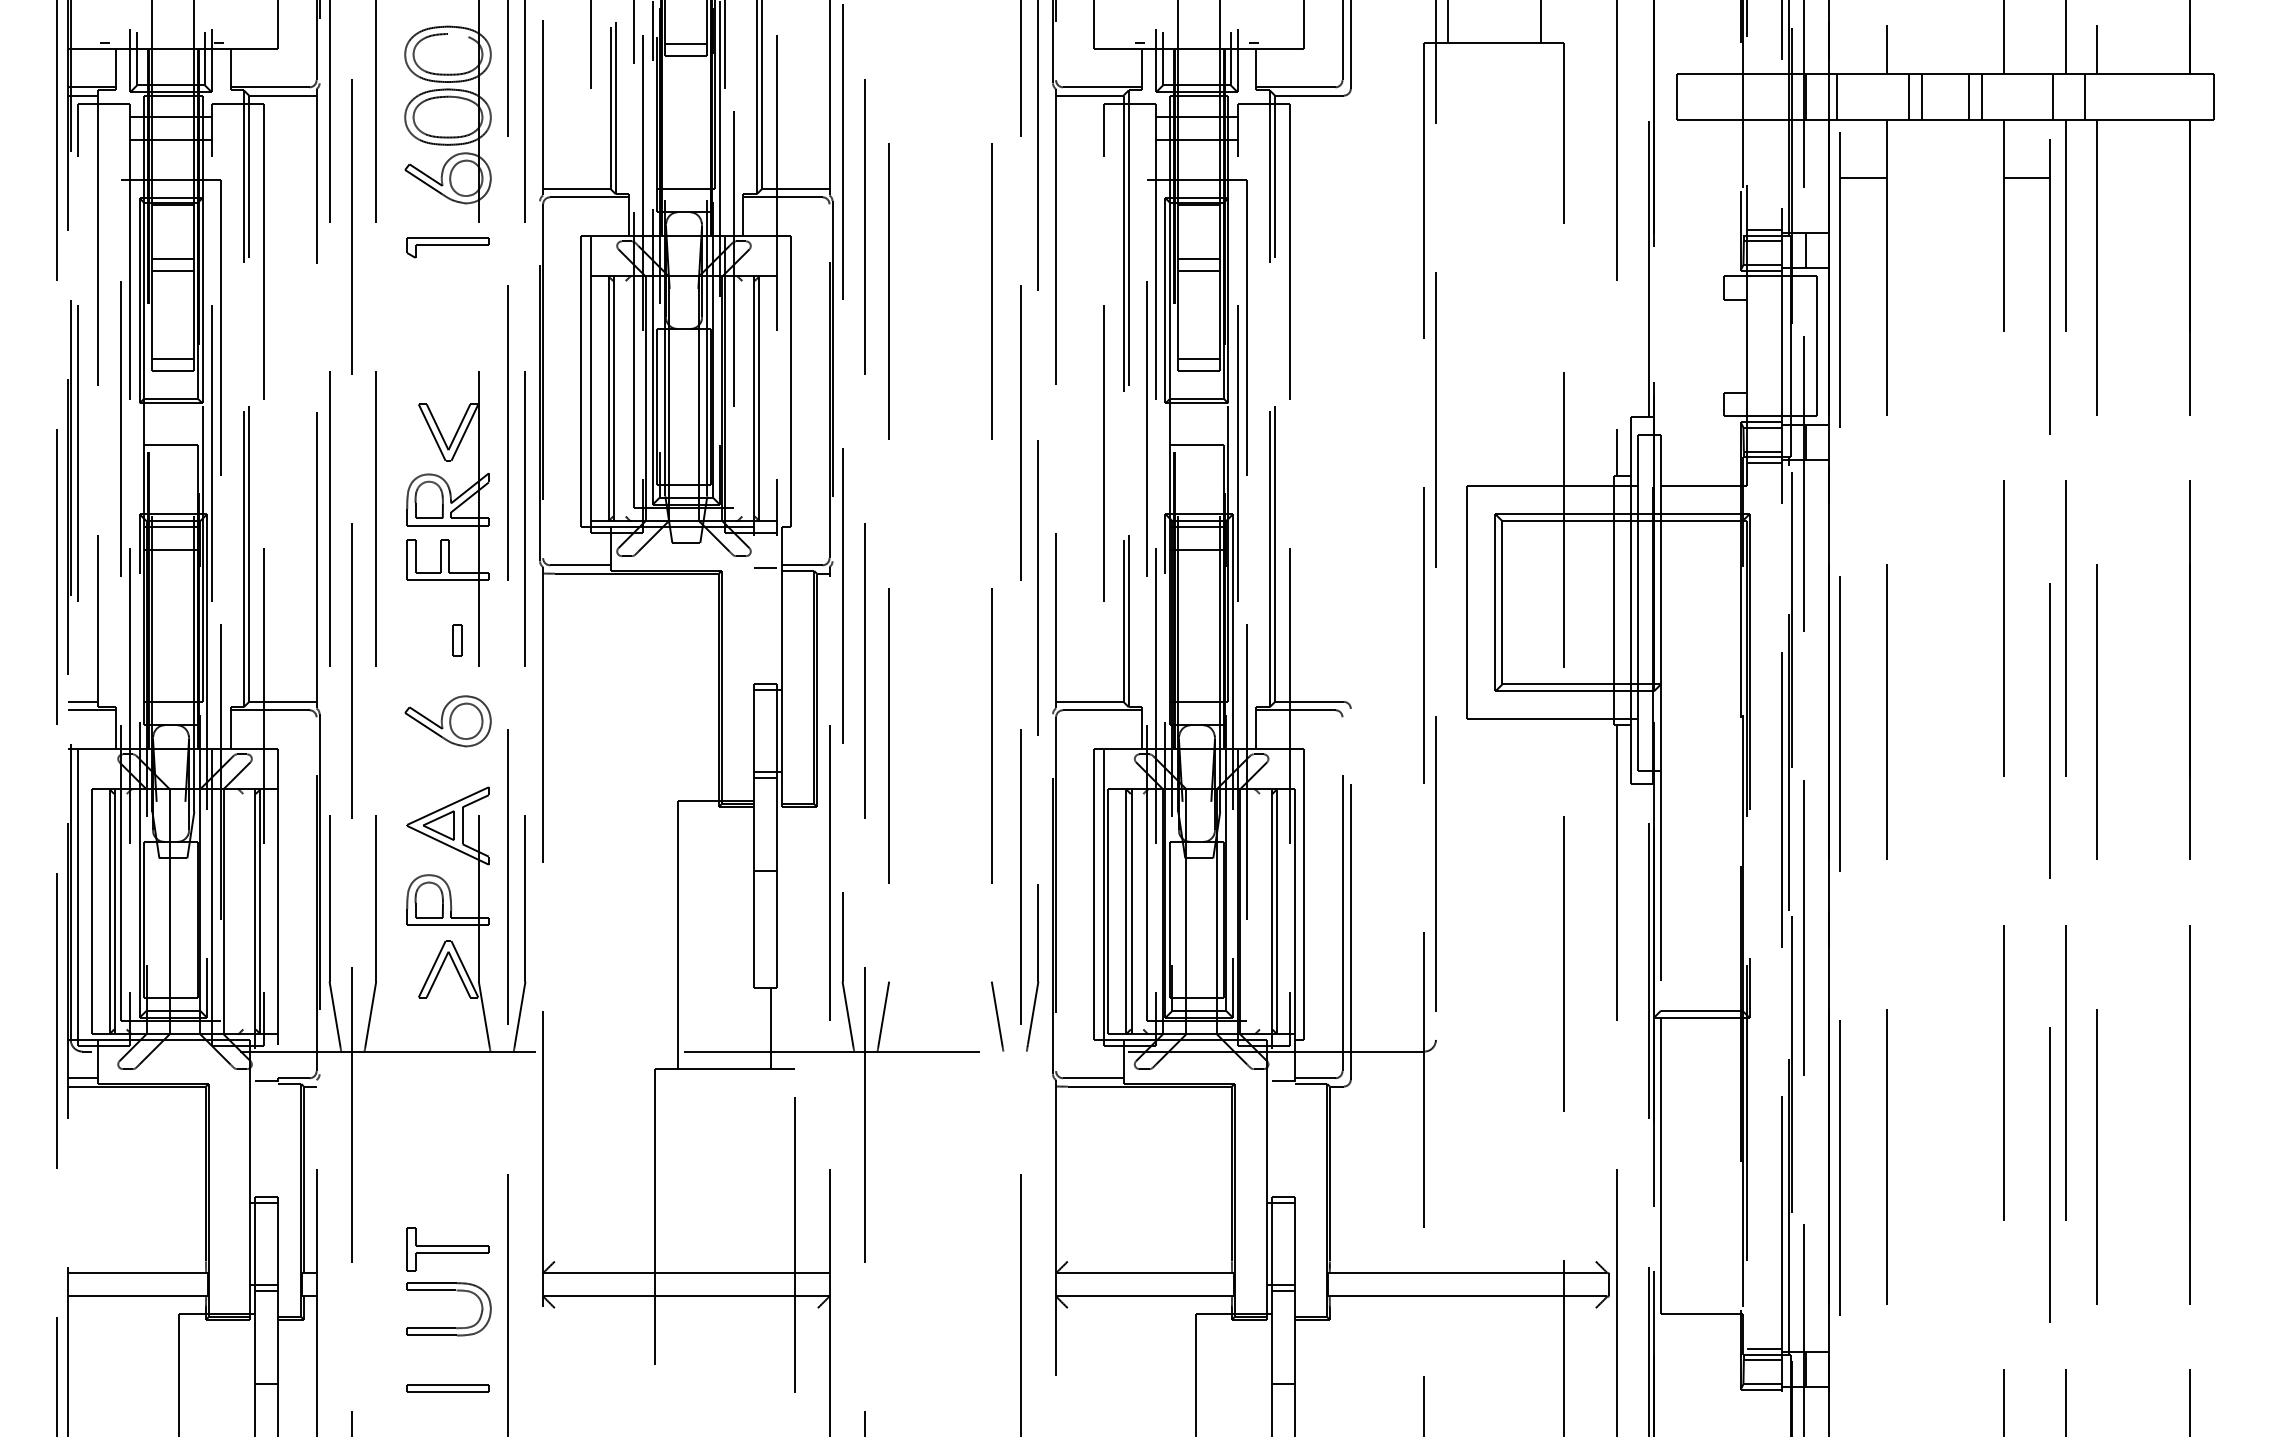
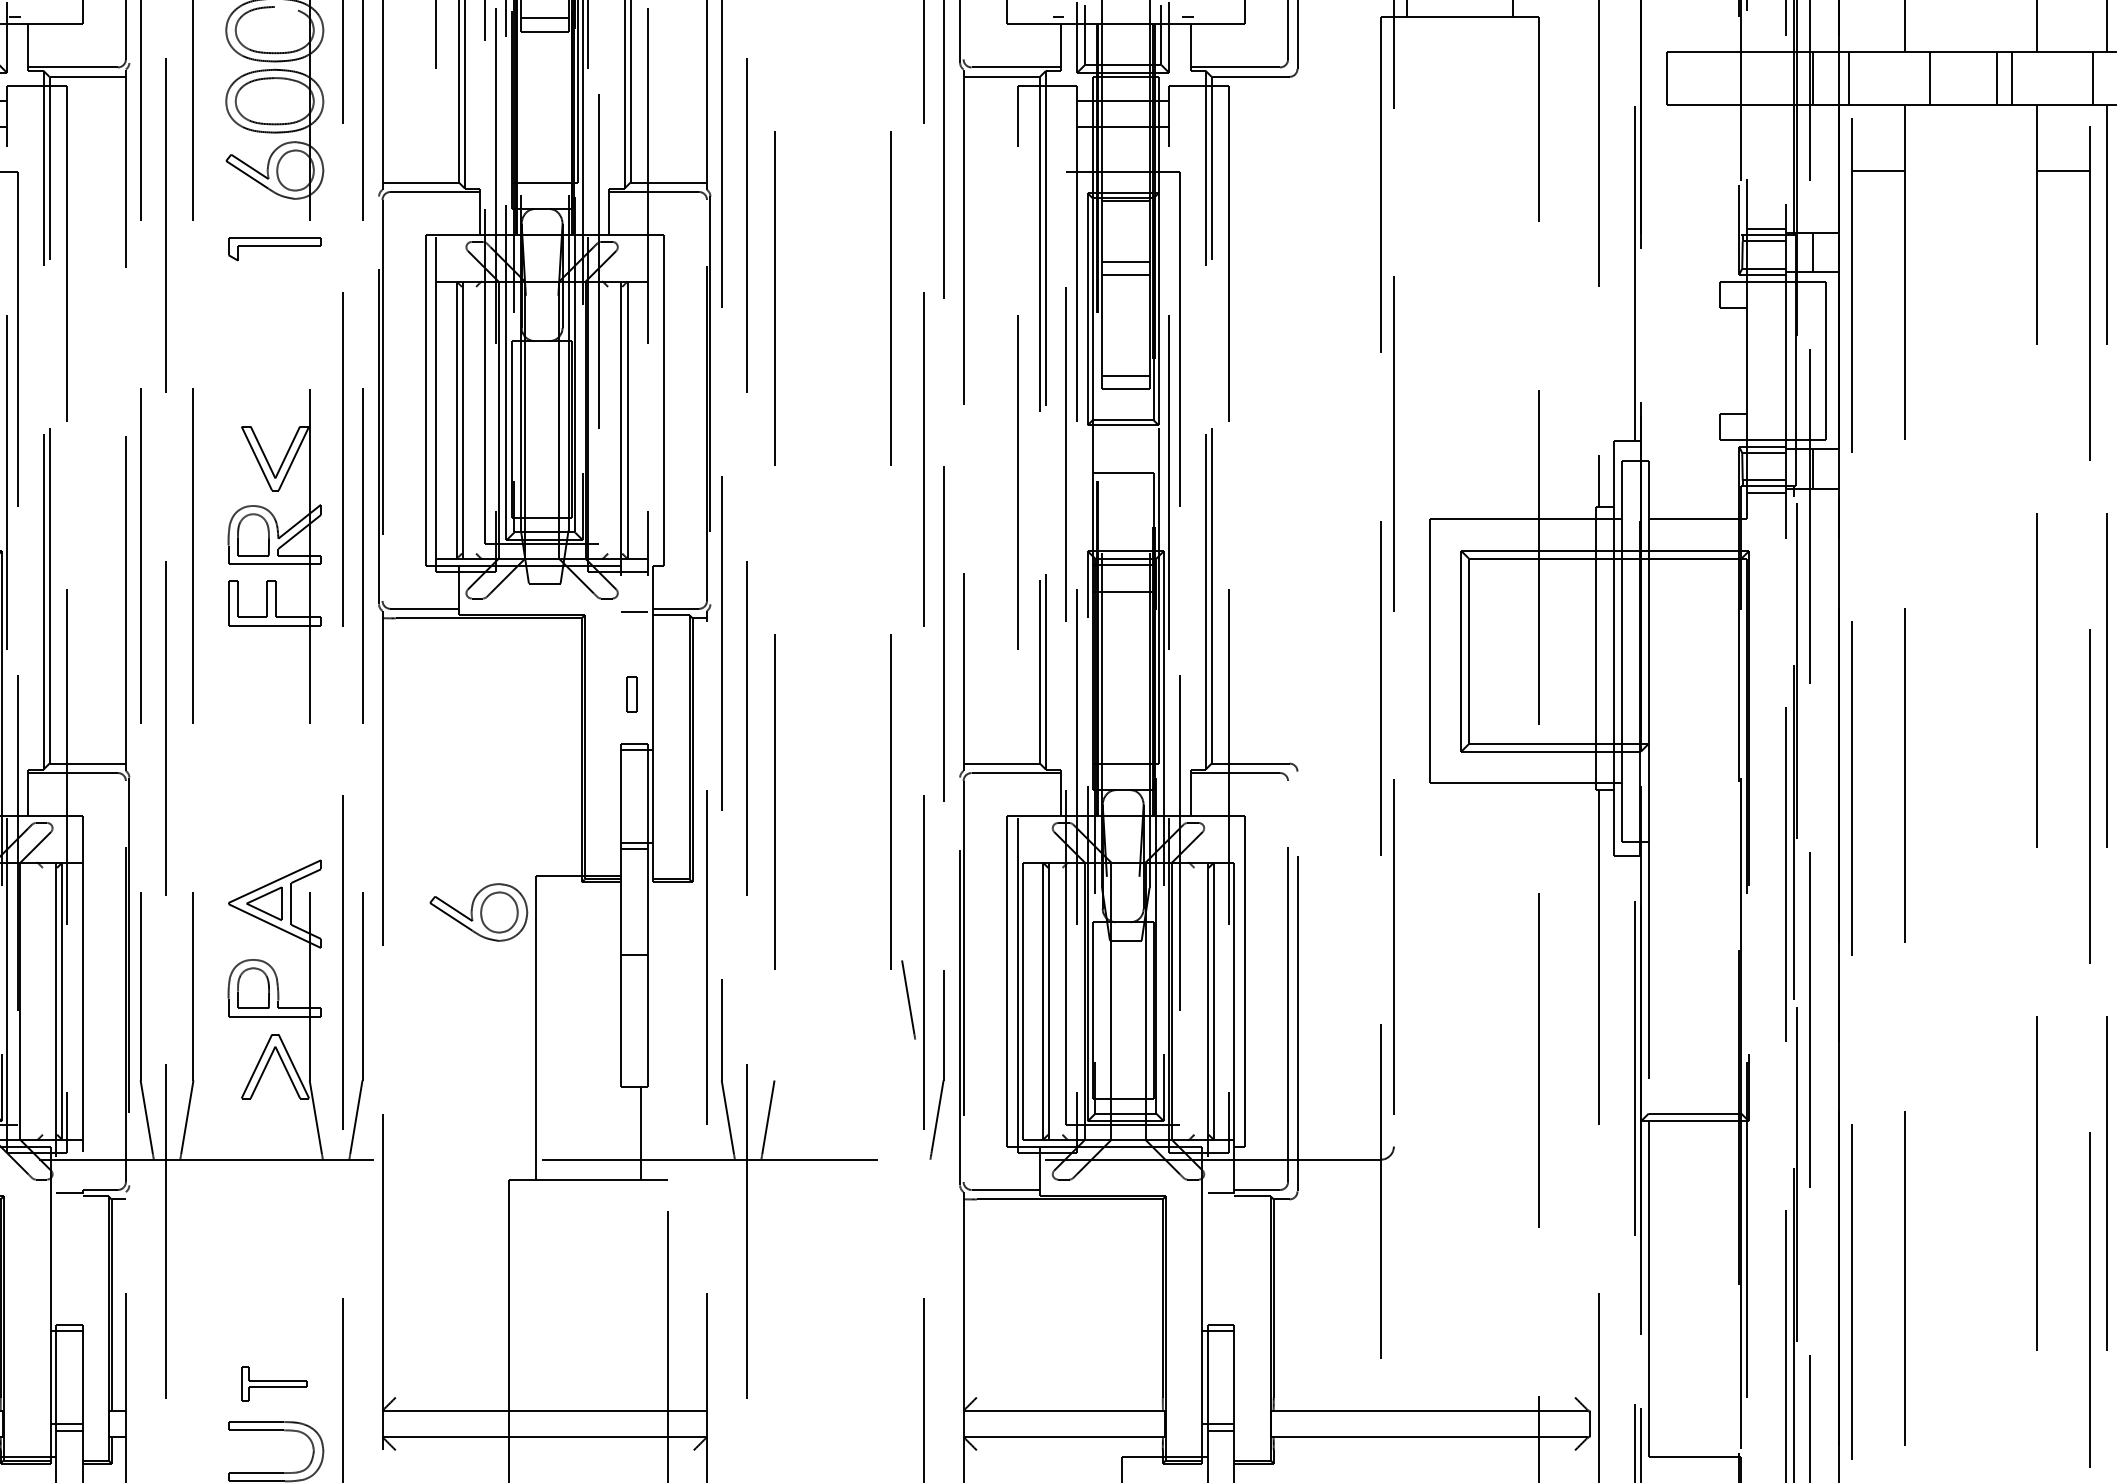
line: (1922, 96) -> (1945, 77), removed
part: (457, 640) -> (632, 694), moved
part: (447, 721) -> (478, 912), moved
line: (997, 1016) -> (908, 999), moved
part: (447, 1249) -> (274, 1383), size x0.7

